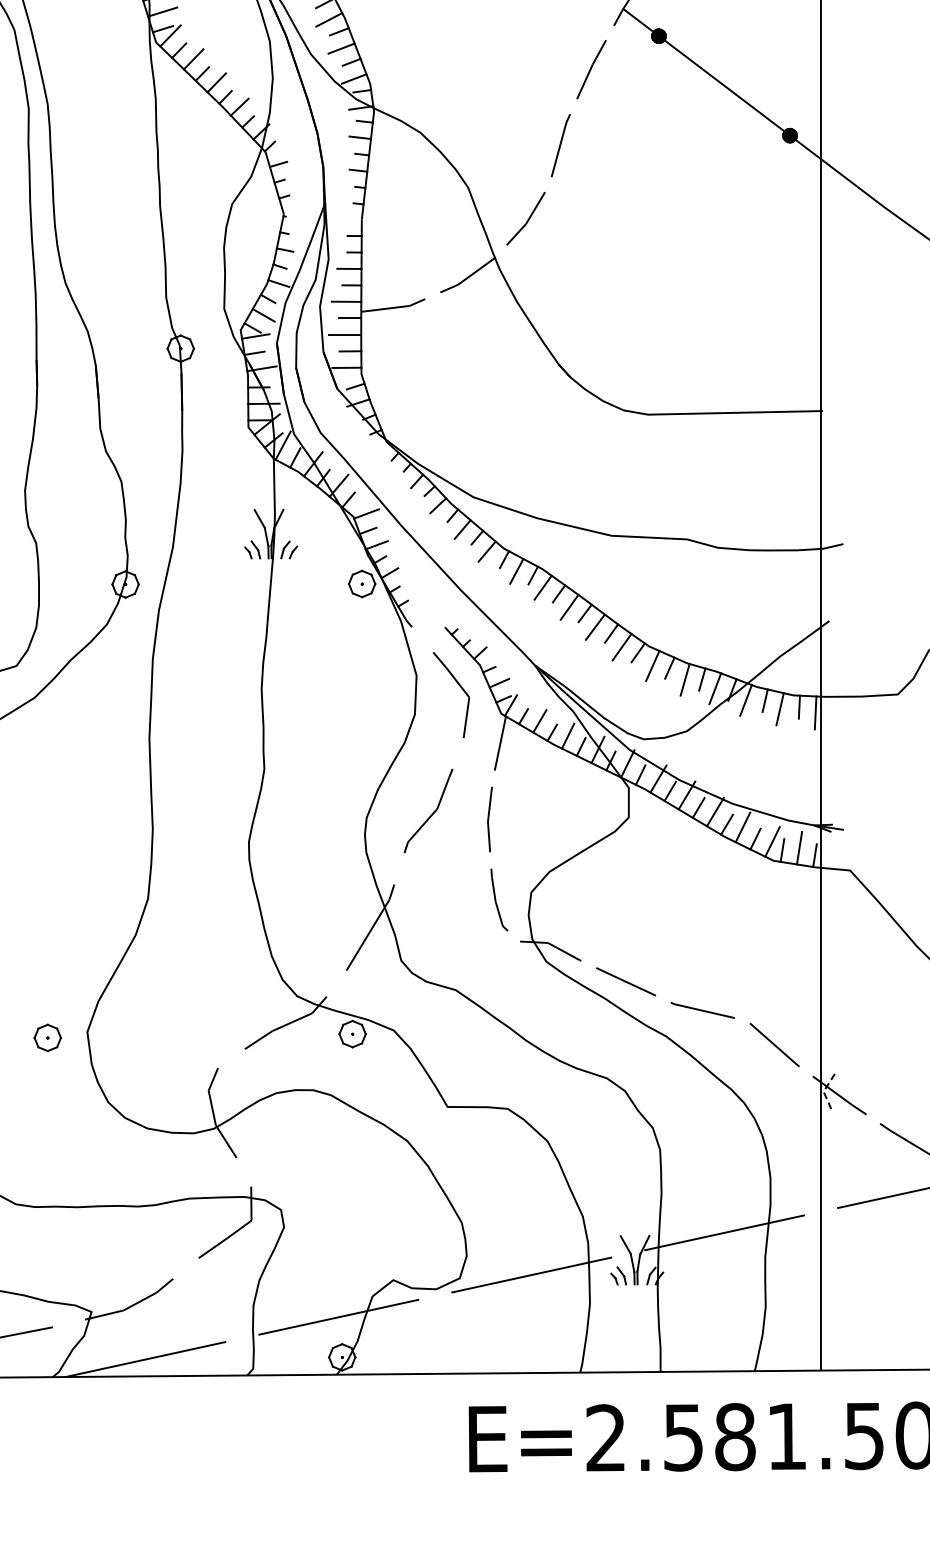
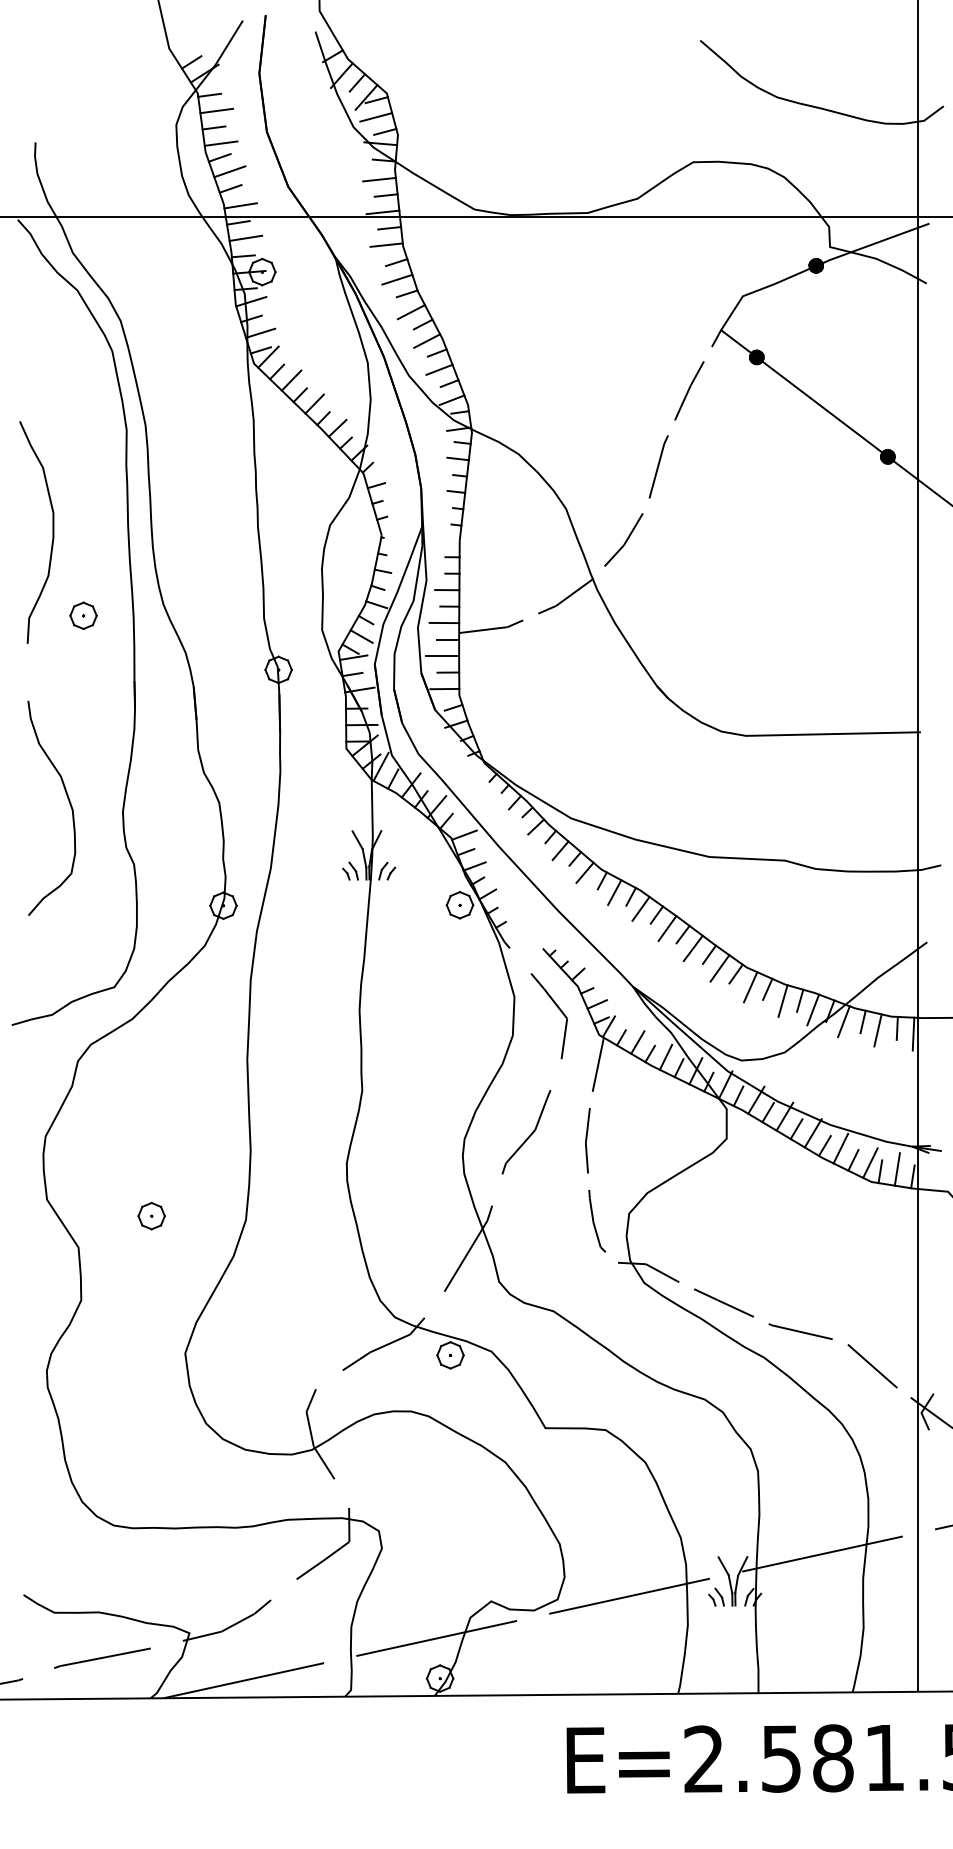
part: (47, 1037) -> (151, 1215), moved
line: (824, 1090) -> (922, 1411), dashed -> solid

